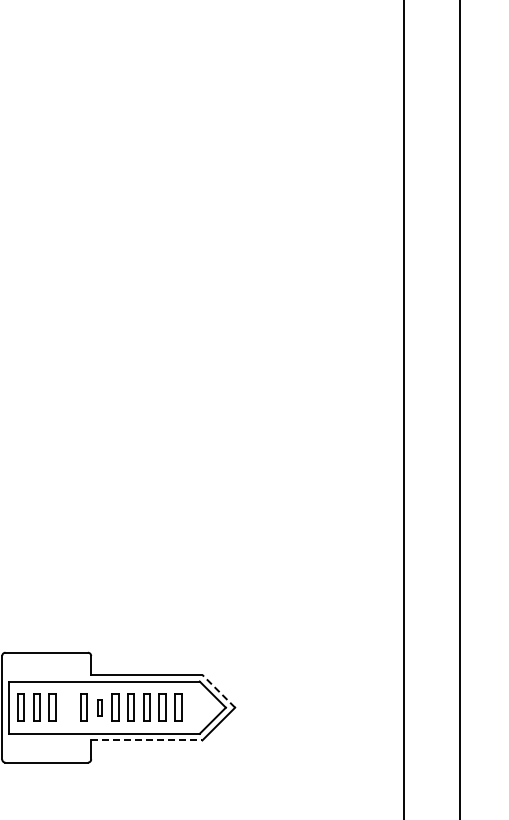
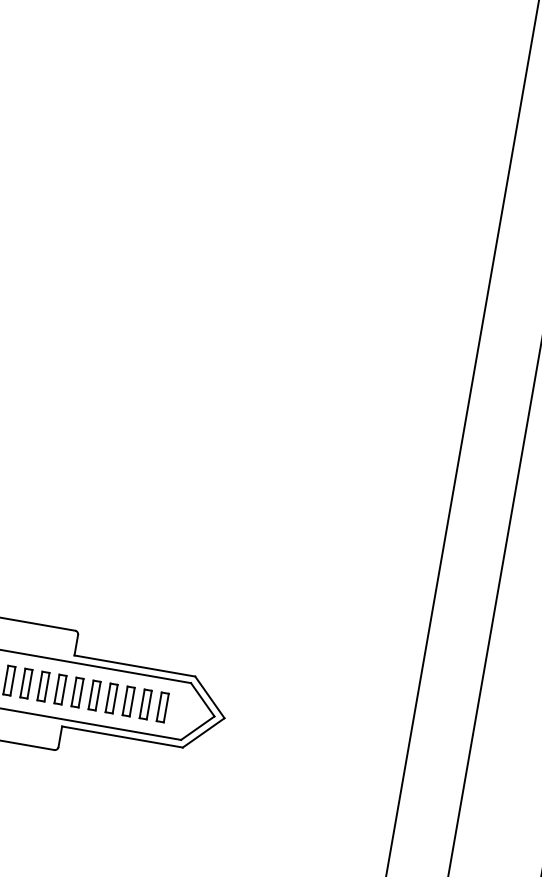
line: (218, 690) -> (209, 696), dashed -> solid
part: (68, 707) -> (43, 686), added
part: (99, 707) -> (77, 692), size x1.67
line: (146, 740) -> (122, 737), dashed -> solid

